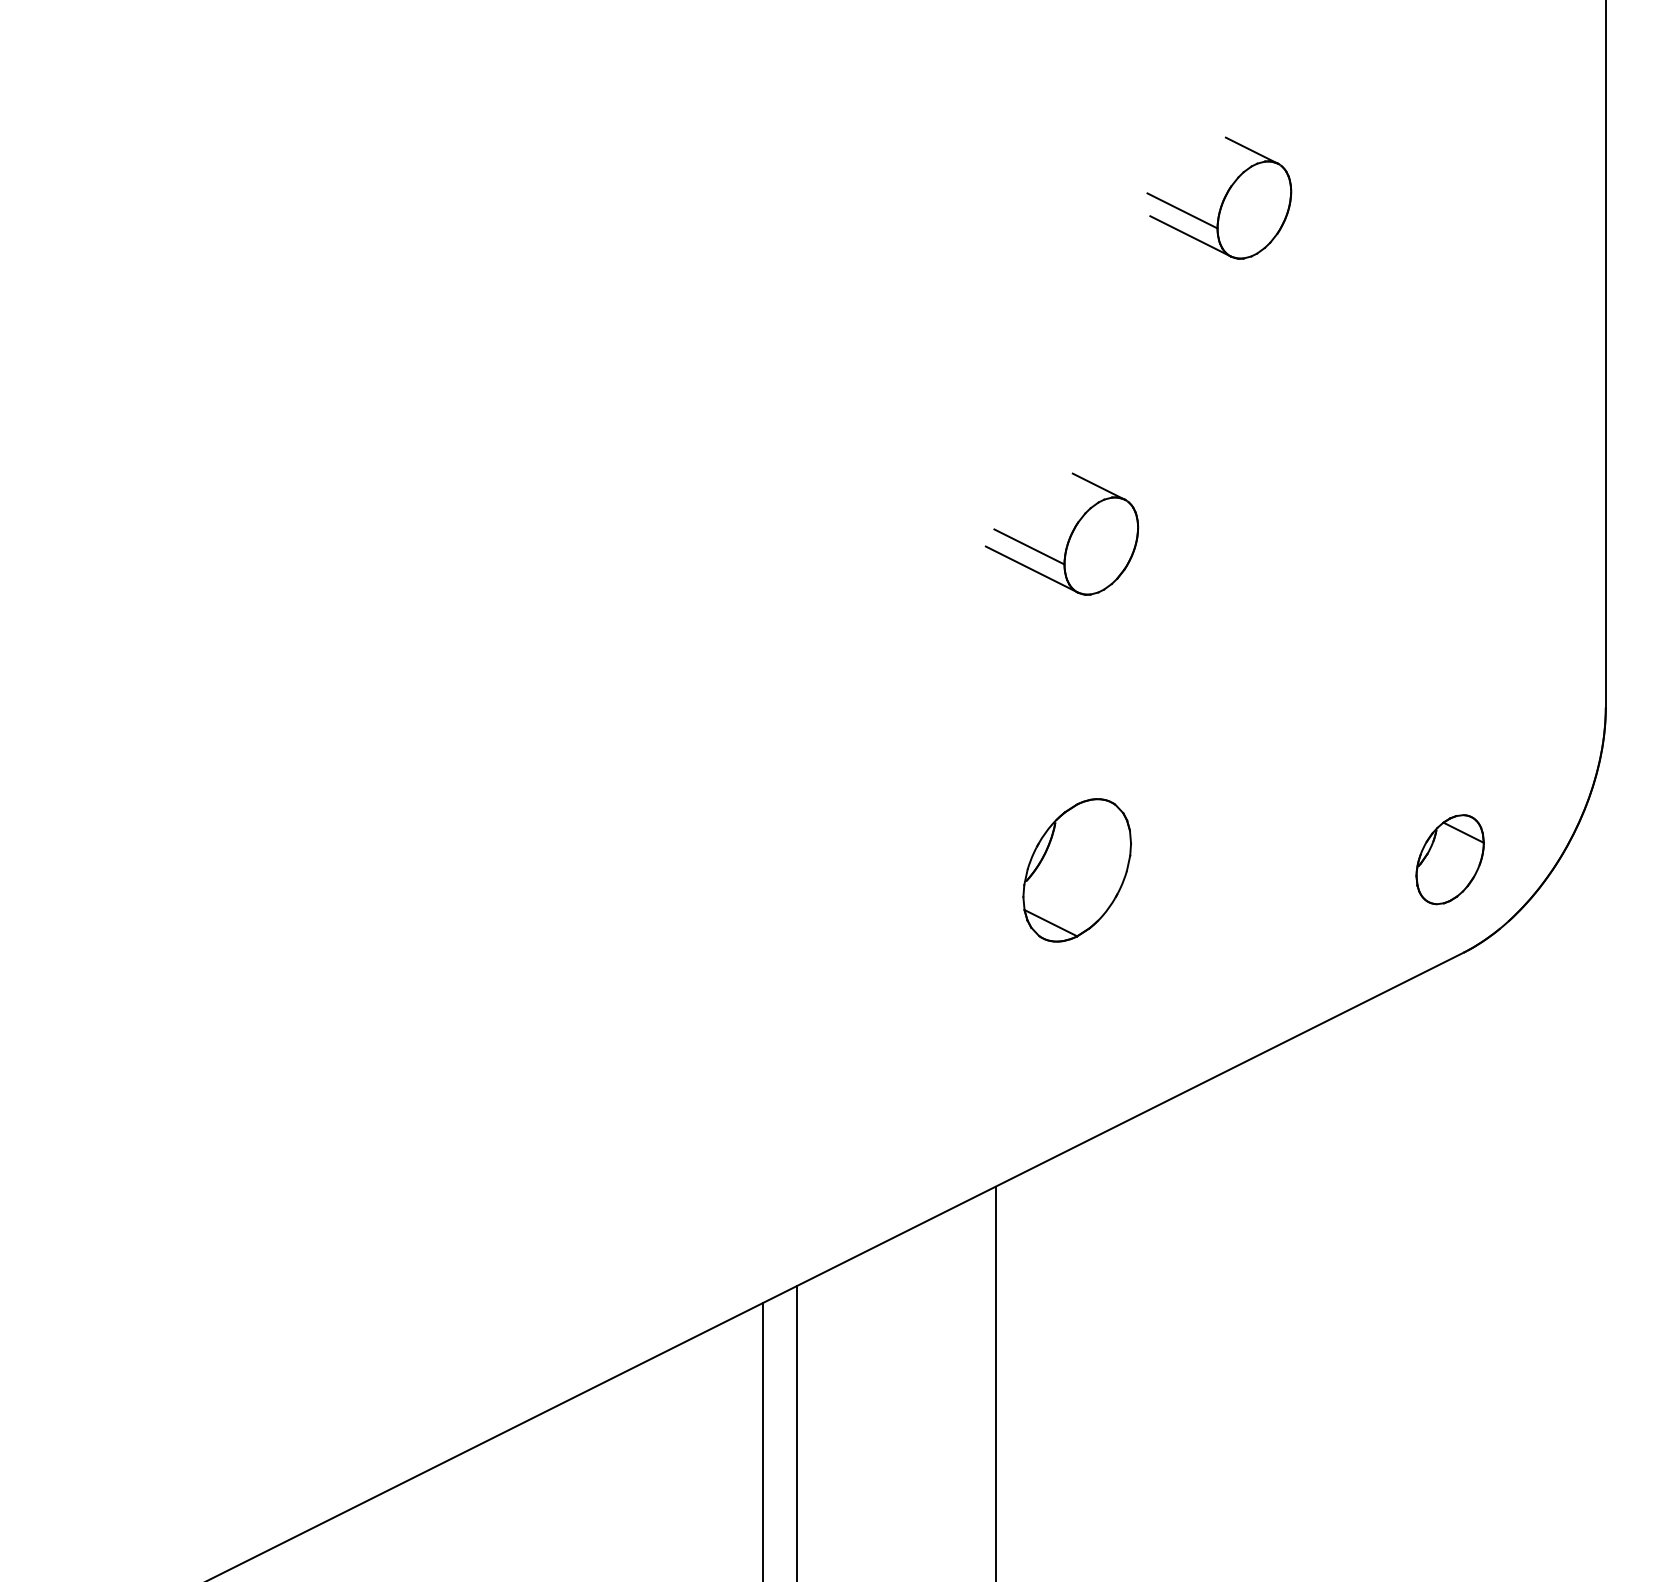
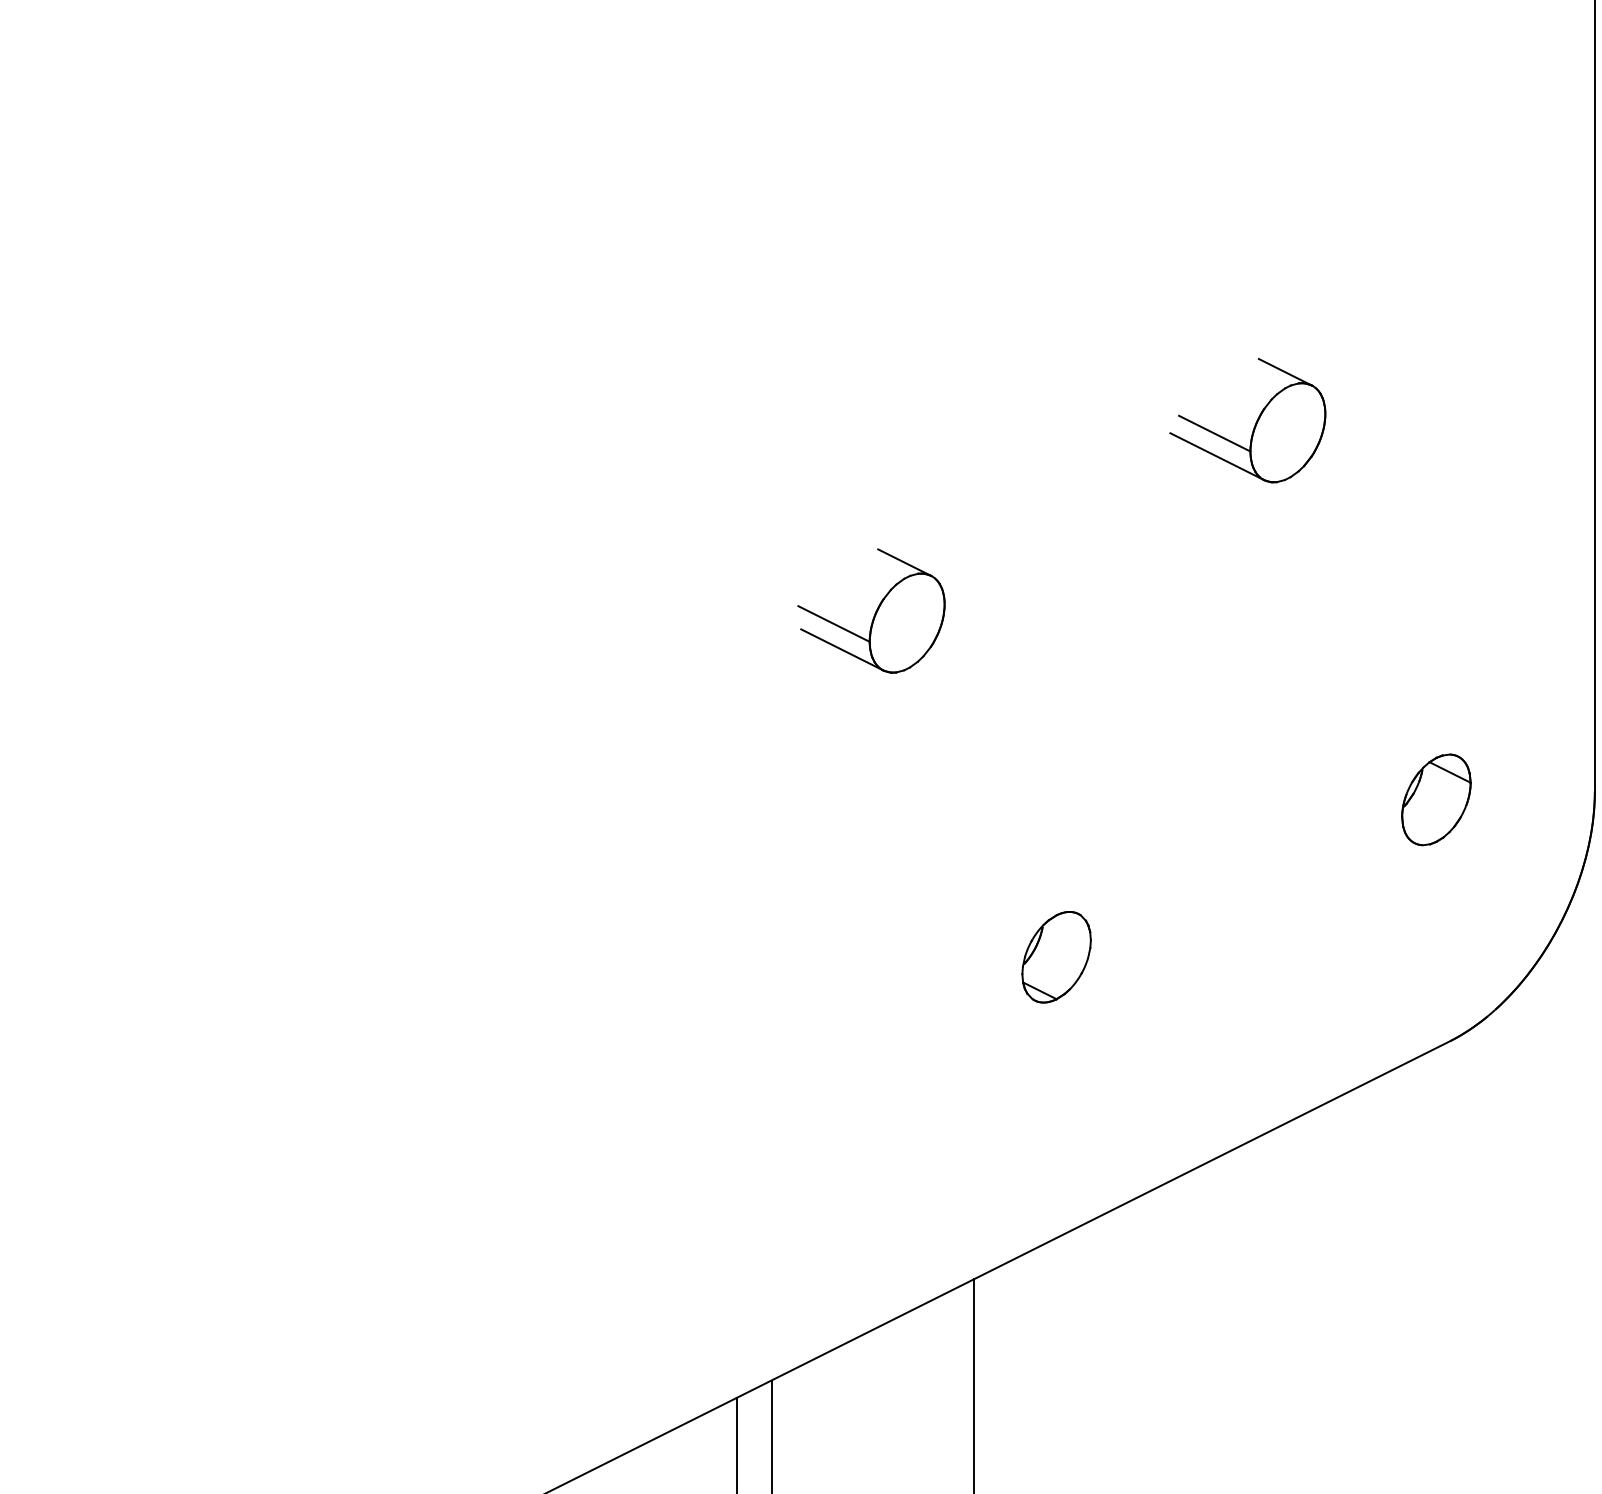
part: (1219, 197) -> (871, 610), moved
part: (1069, 536) -> (1255, 423), moved
part: (1449, 859) -> (1435, 799), moved
part: (1076, 869) -> (1055, 956), size x0.62

